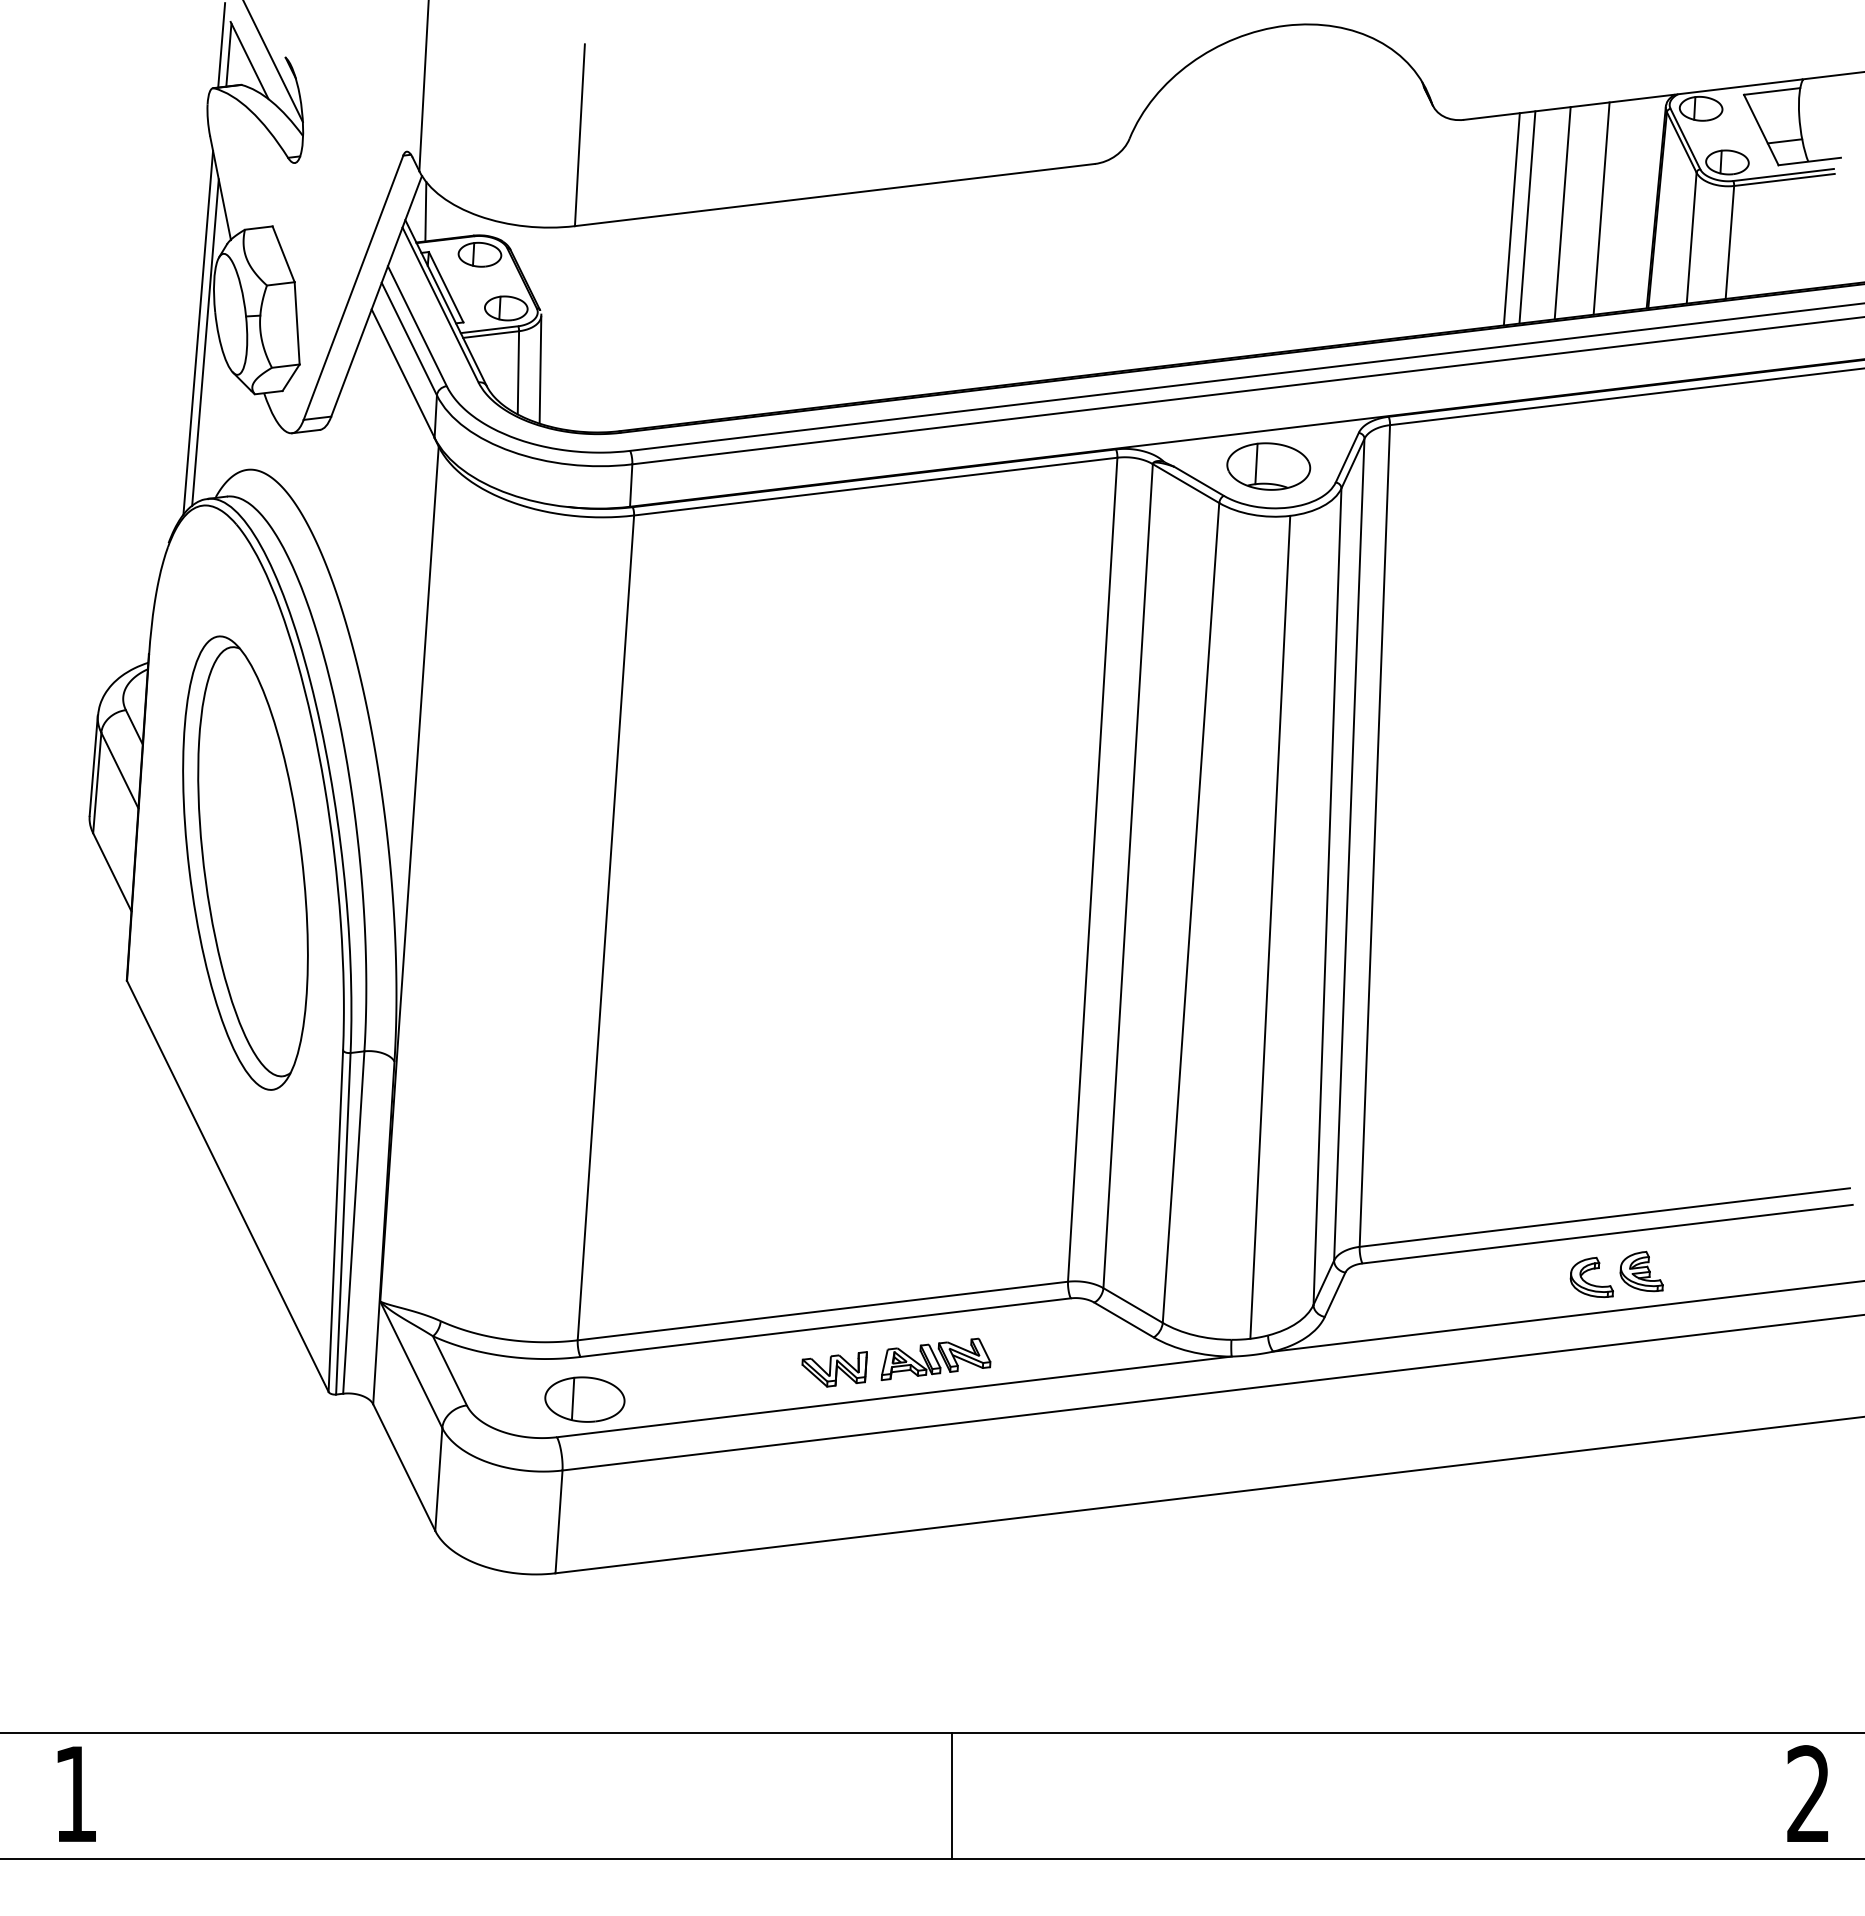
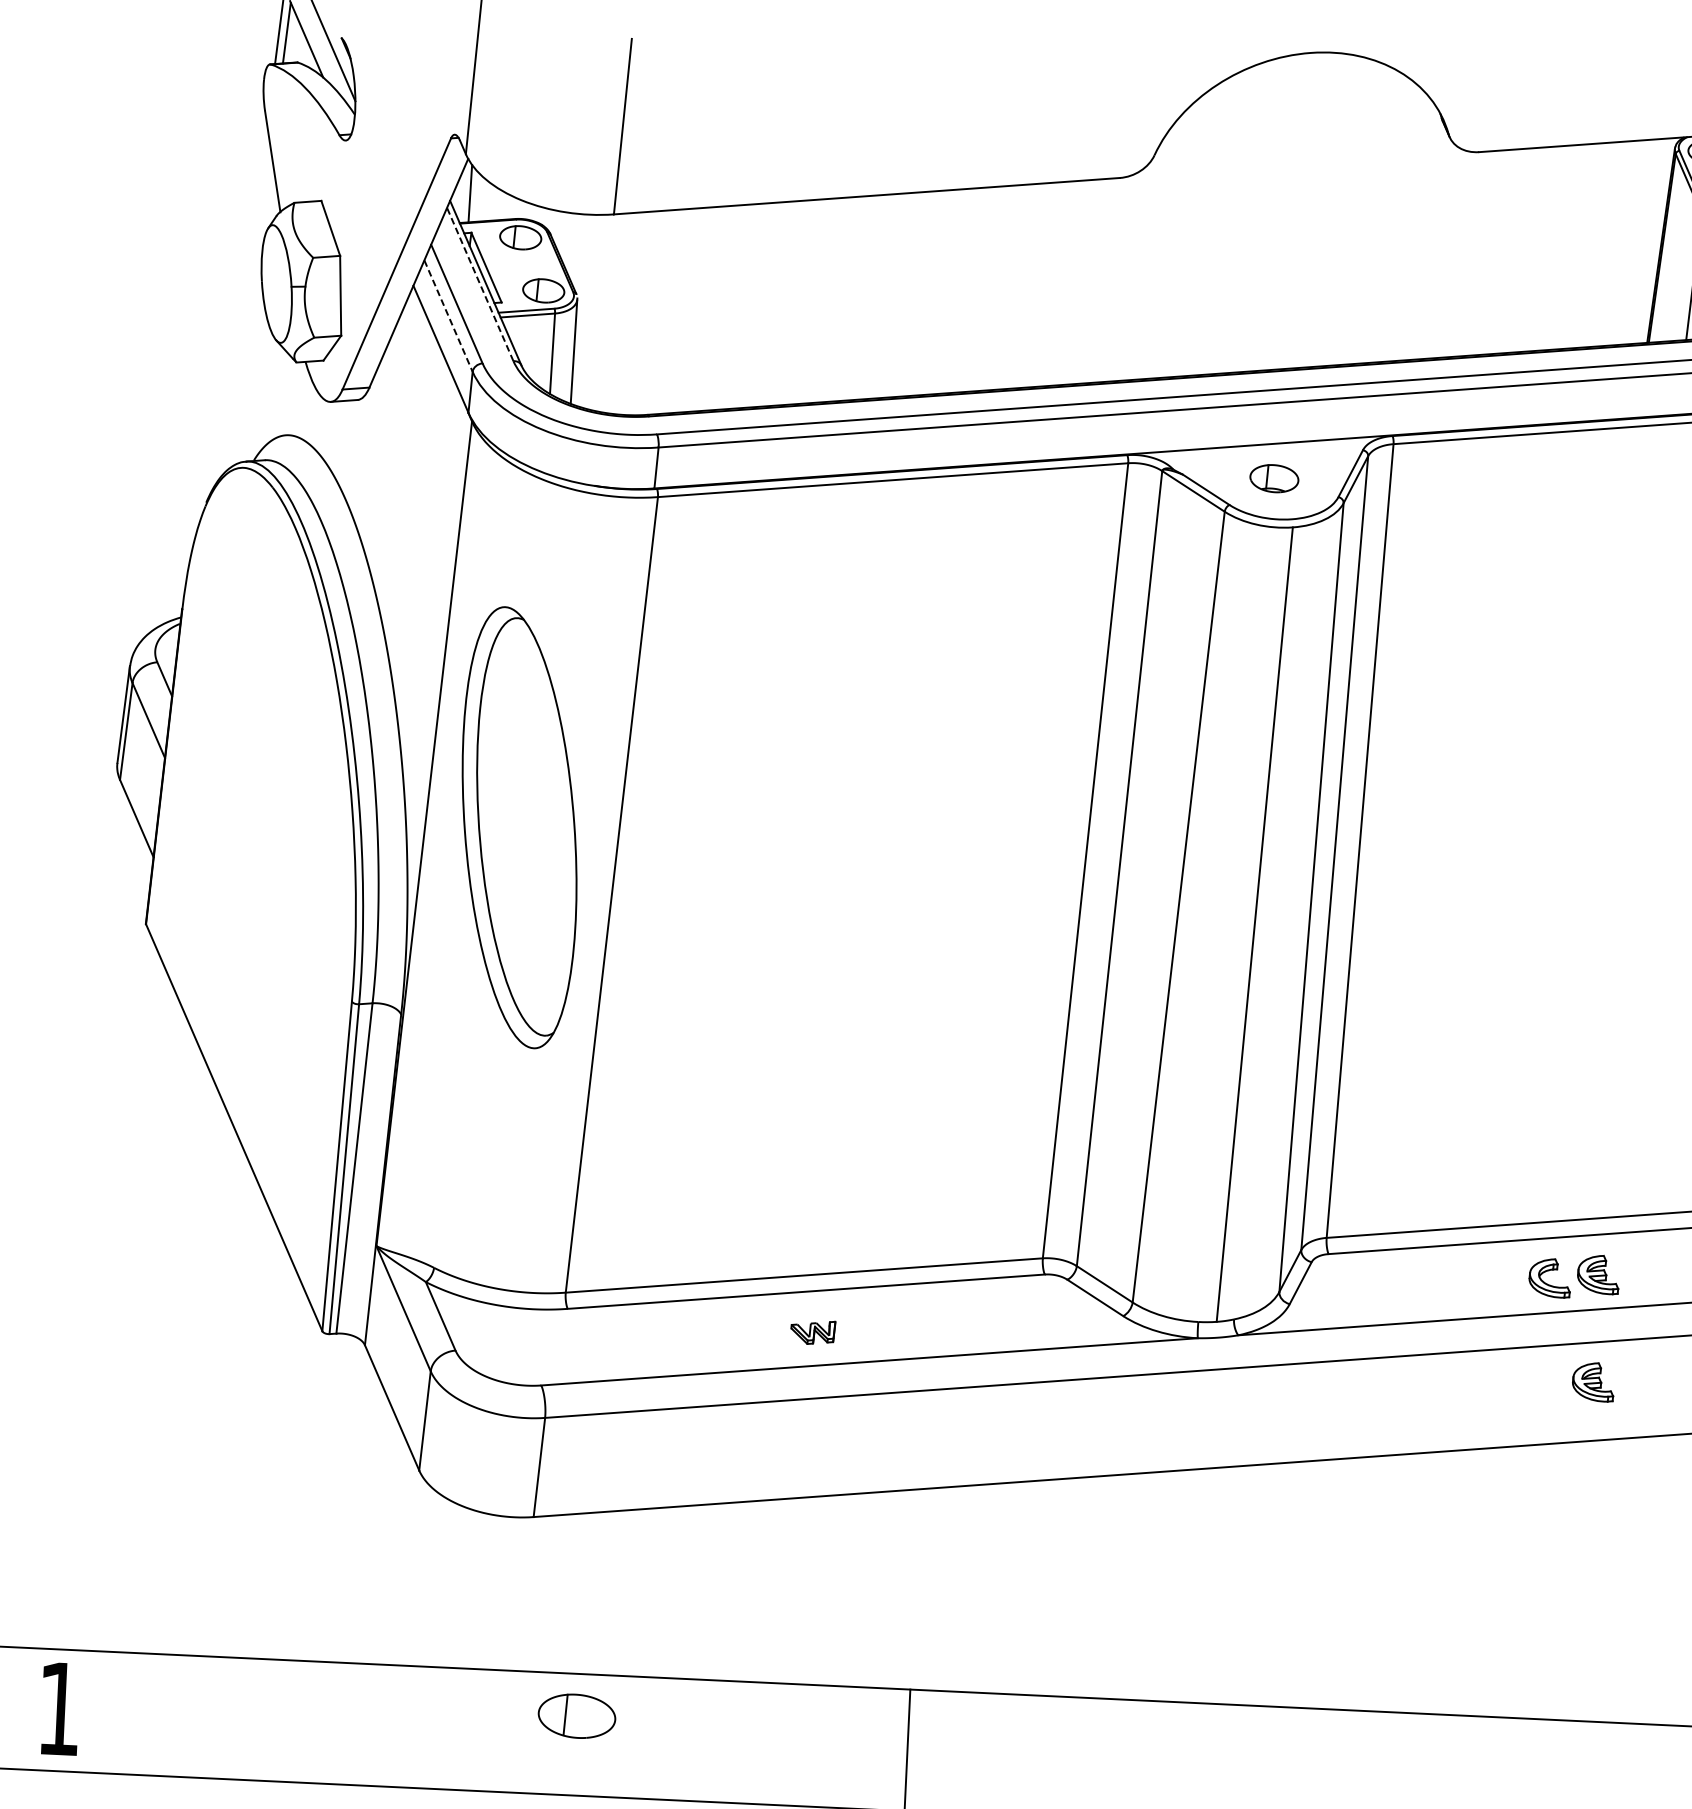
line: (1601, 208) -> (1608, 244), removed
line: (1562, 213) -> (1570, 247), removed
line: (1527, 217) -> (1536, 249), removed
line: (1511, 219) -> (1520, 250), removed
line: (440, 304) -> (480, 284), solid -> dashed
line: (198, 332) -> (244, 300), removed
line: (409, 339) -> (448, 316), solid -> dashed
line: (205, 342) -> (251, 310), removed
part: (1268, 466) -> (1274, 478), size x0.6
part: (245, 862) -> (519, 827), moved
part: (935, 1358) -> (911, 1326), removed
part: (834, 1369) -> (812, 1332), size x0.7
part: (1641, 1382) -> (1593, 1382), added
part: (584, 1399) -> (576, 1716), moved

